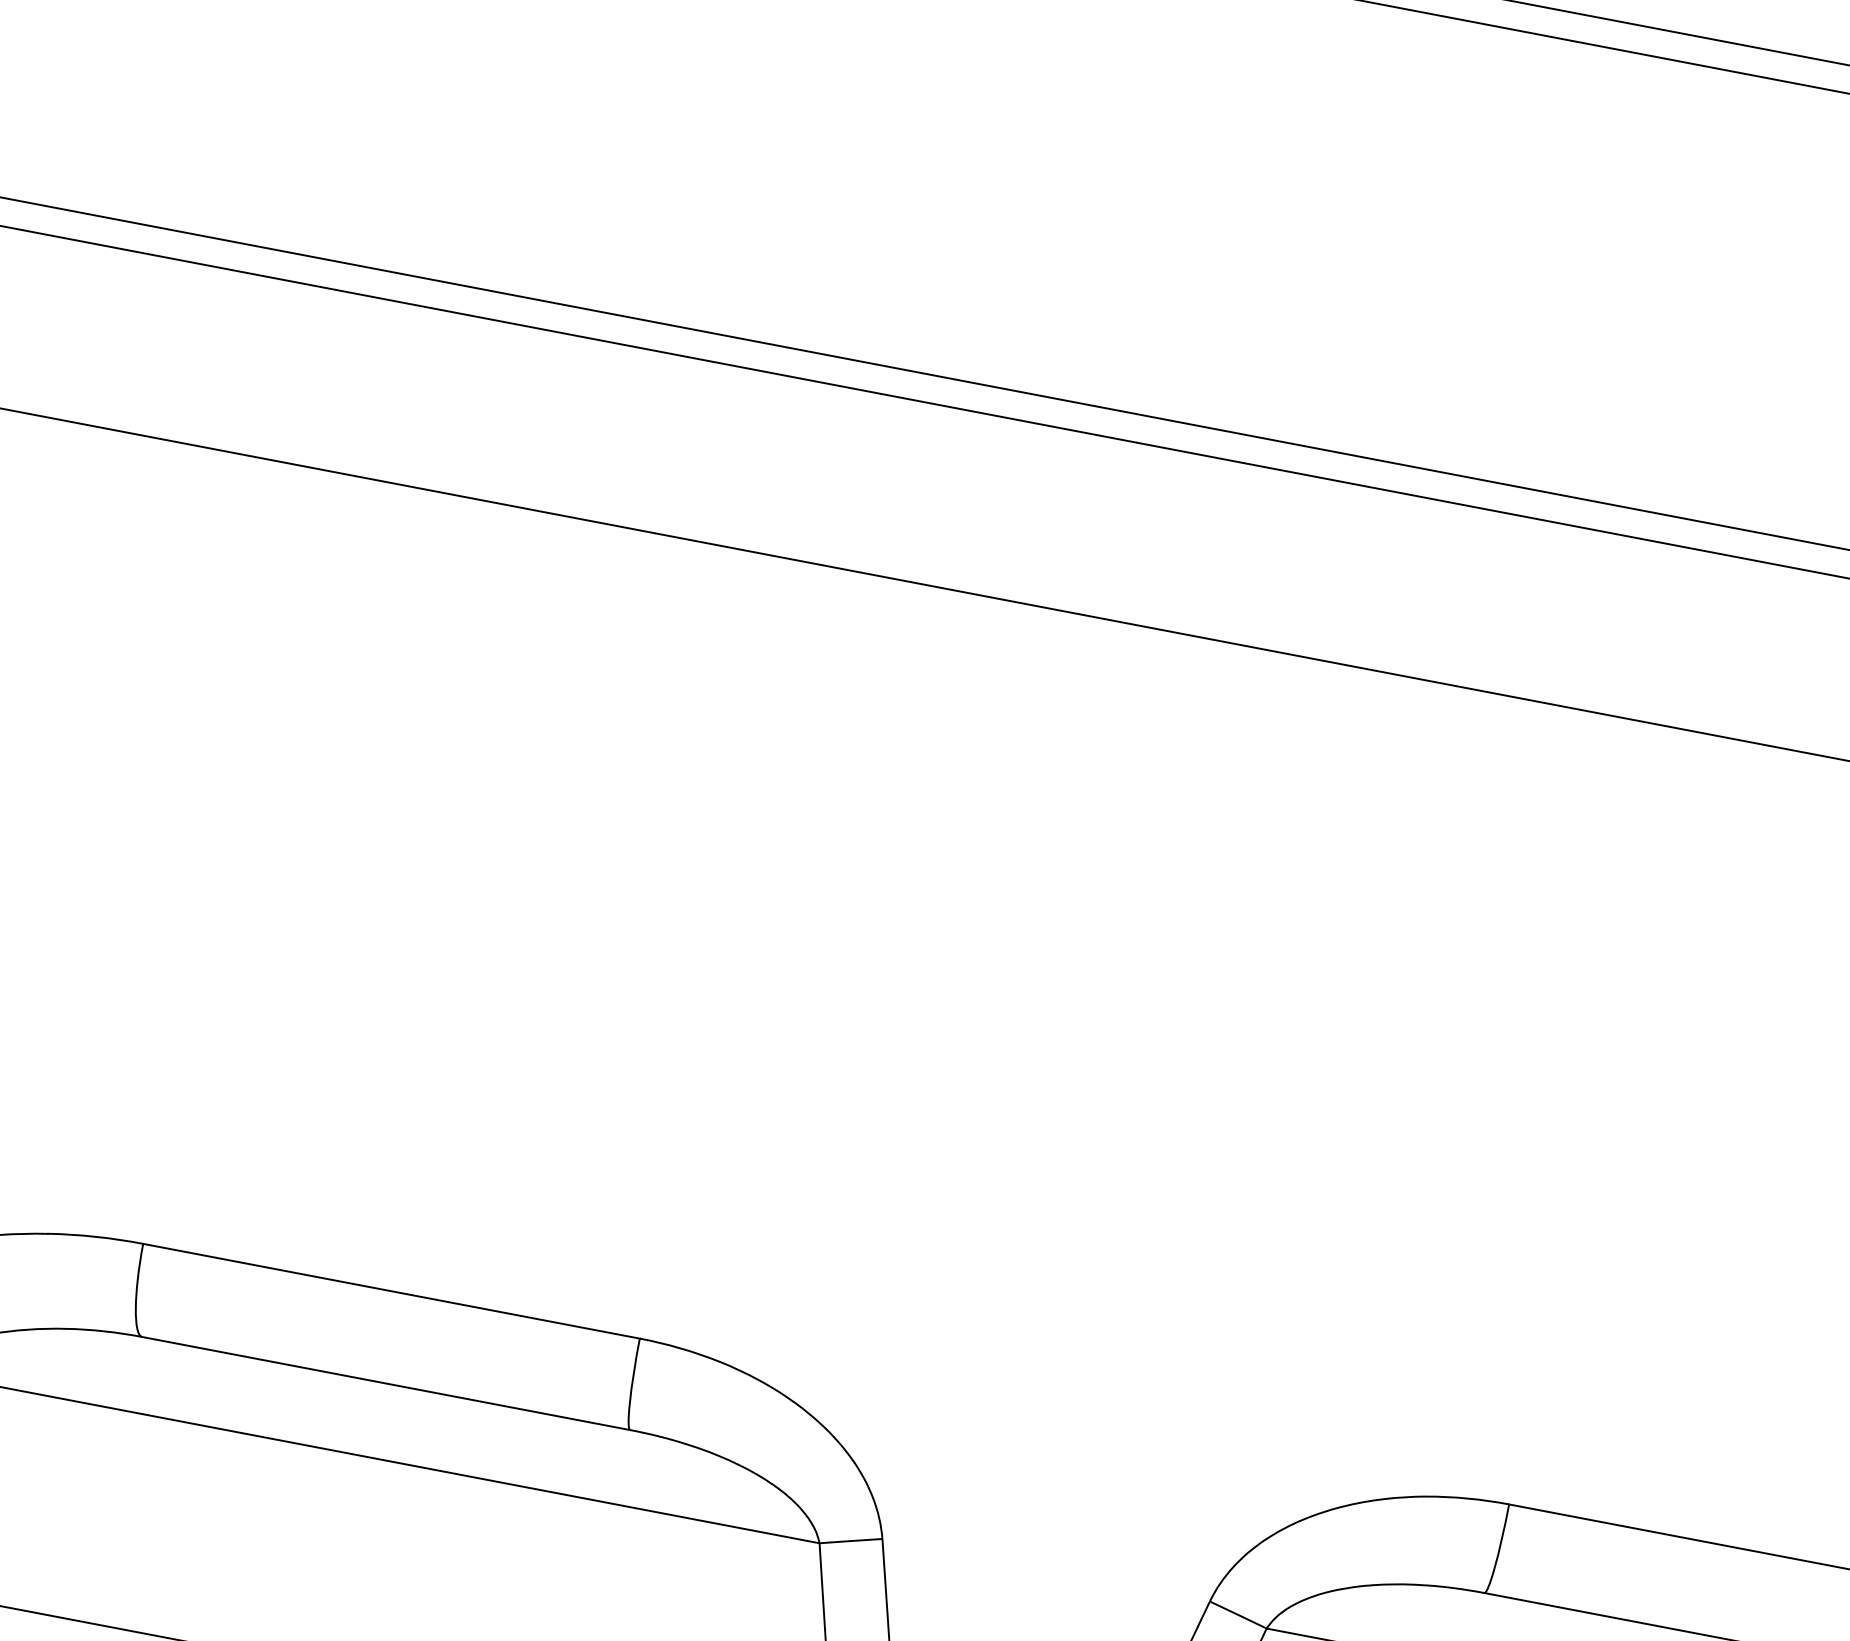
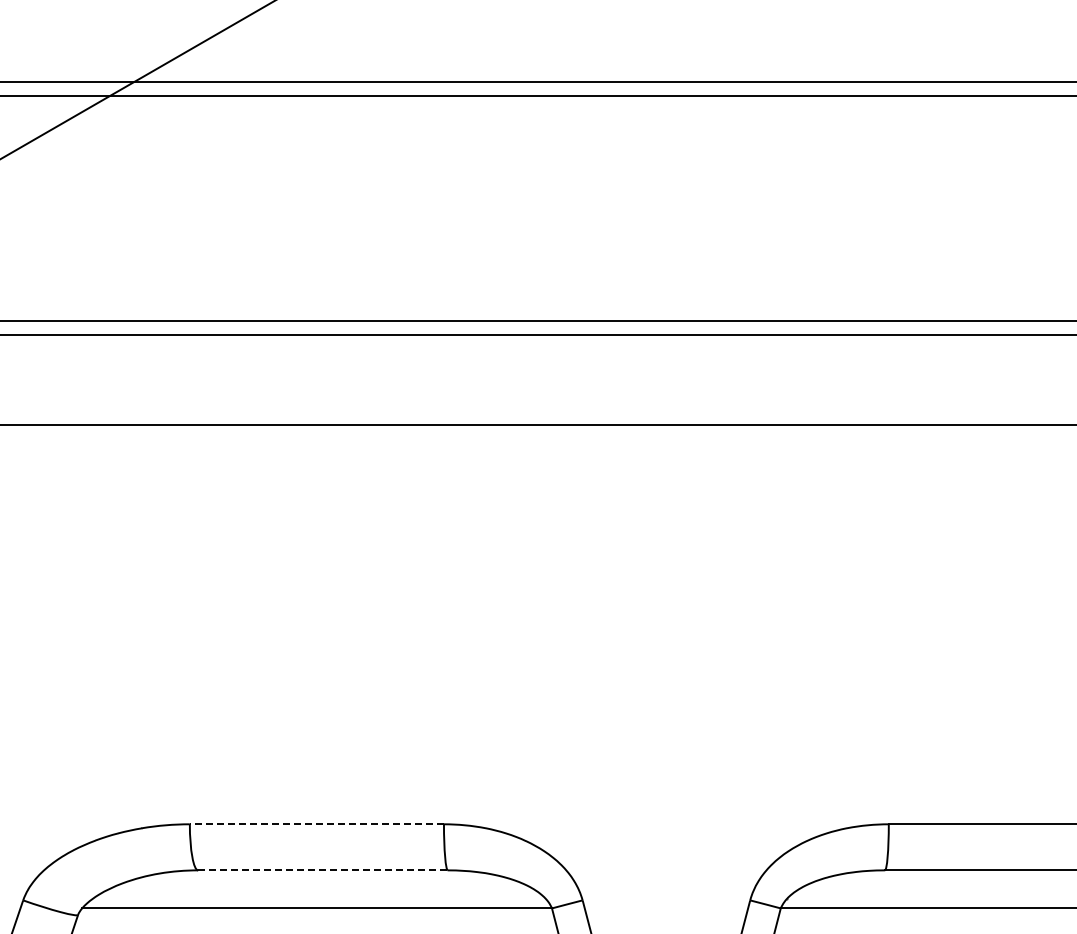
line: (390, 1291) -> (316, 824), solid -> dashed
line: (387, 1383) -> (323, 870), solid -> dashed

